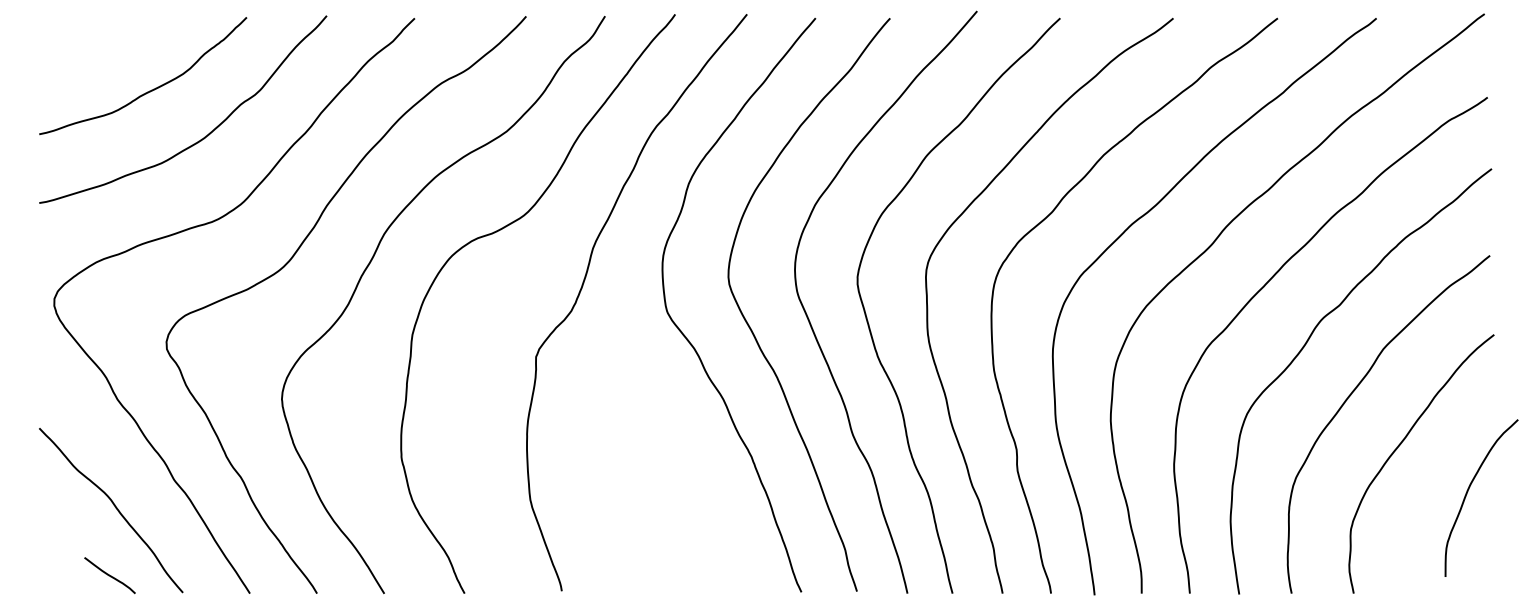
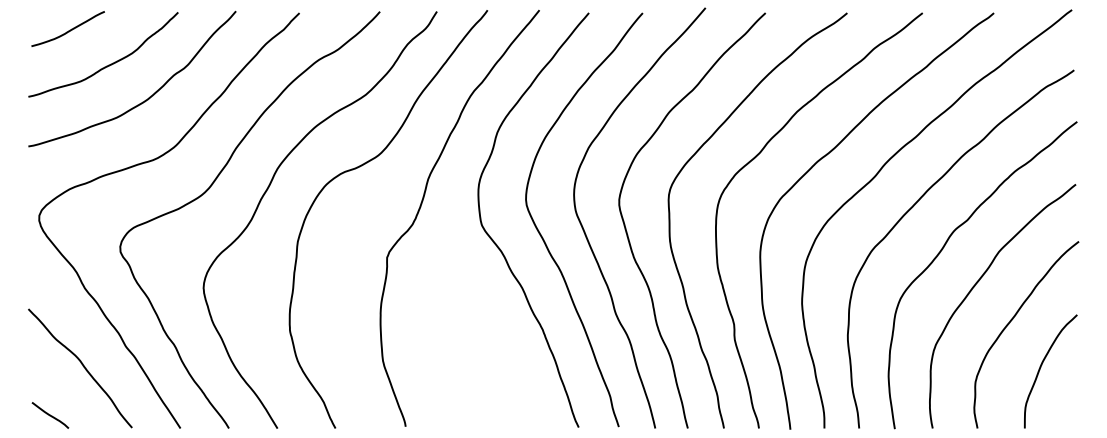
curve: (94, 42) -> (68, 30), added
curve: (1468, 492) -> (1041, 367), moved
line: (110, 575) -> (50, 415), moved

